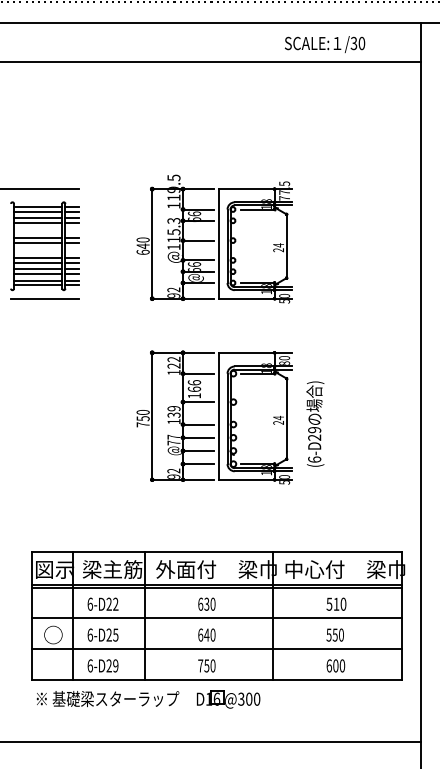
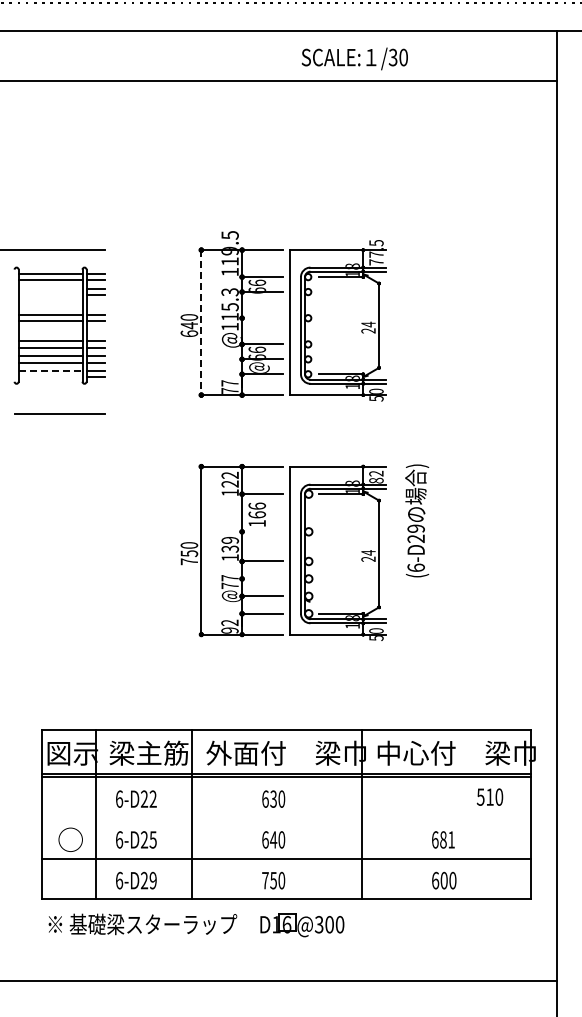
text: (324, 44) -> (354, 58), moved
line: (38, 218) -> (50, 288), removed
line: (38, 223) -> (50, 295), removed
line: (198, 240) -> (262, 318), removed
line: (152, 244) -> (201, 323), solid -> dashed
line: (38, 280) -> (50, 371), solid -> dashed
line: (38, 285) -> (50, 377), removed
text: (173, 292) -> (229, 386), 92 -> 77
line: (44, 298) -> (59, 413), moved
text: (284, 358) -> (376, 473), 80 -> 82
line: (198, 401) -> (262, 531), removed
text: (315, 423) -> (417, 520), moved
line: (198, 437) -> (262, 578), removed
text: (336, 603) -> (489, 796), moved
line: (216, 618) -> (286, 817), removed
text: (334, 634) -> (442, 839), 550 -> 681

